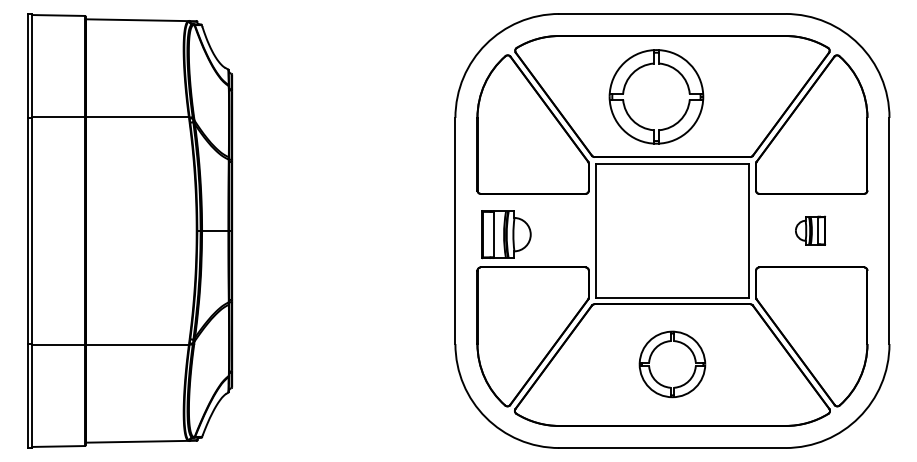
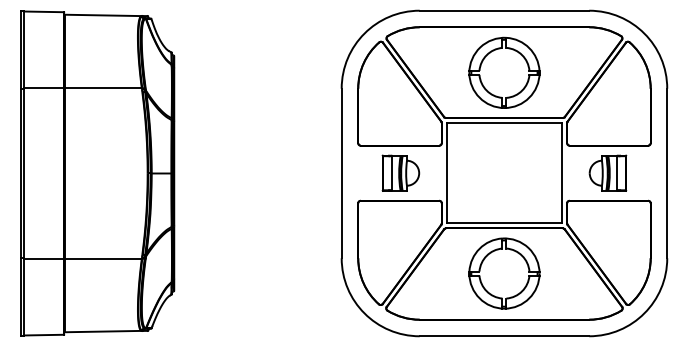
part: (656, 96) -> (504, 72), moved
part: (810, 230) -> (608, 173), size x1.67
part: (506, 234) -> (401, 173), moved
part: (672, 364) -> (504, 273), size x1.43

